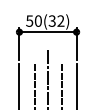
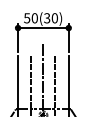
text: (60, 21) -> (54, 18), 50(32) -> 50(30)

